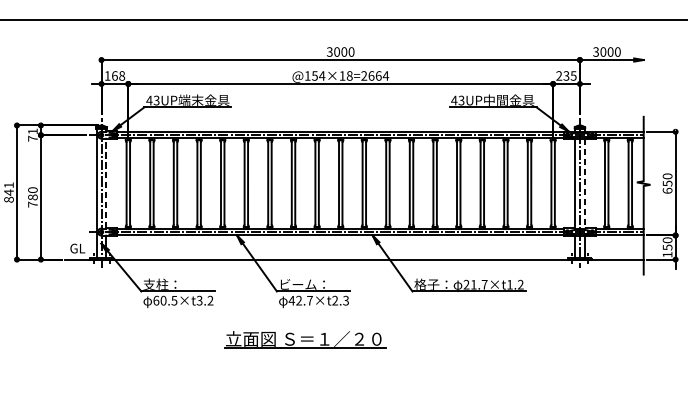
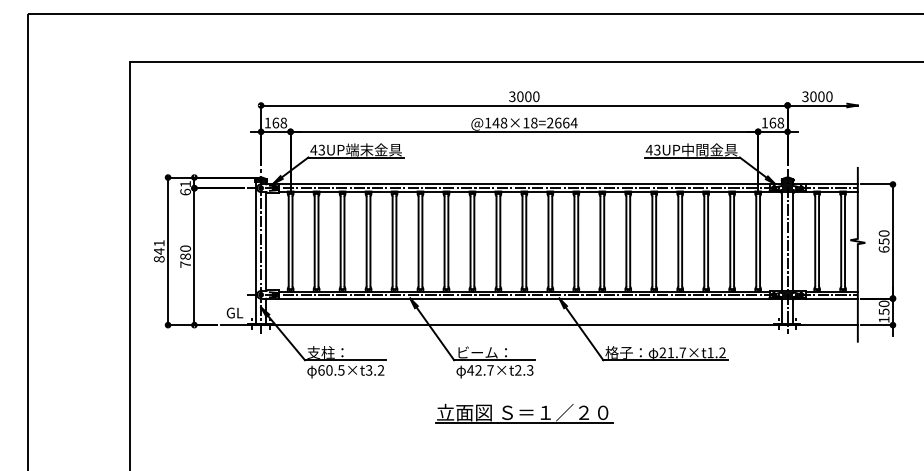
text: (318, 75) -> (499, 122), @154×18=2664 -> @148×18=2664
text: (566, 75) -> (772, 122), 235 -> 168
text: (32, 138) -> (185, 191), 71 -> 61
line: (106, 183) -> (266, 241), dashed -> solid
line: (584, 184) -> (792, 242), dashed -> solid
part: (305, 339) -> (524, 413), moved

